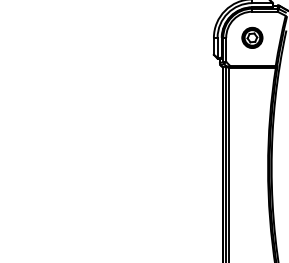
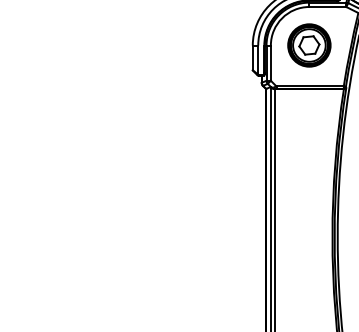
part: (252, 37) -> (309, 44), size x1.43

